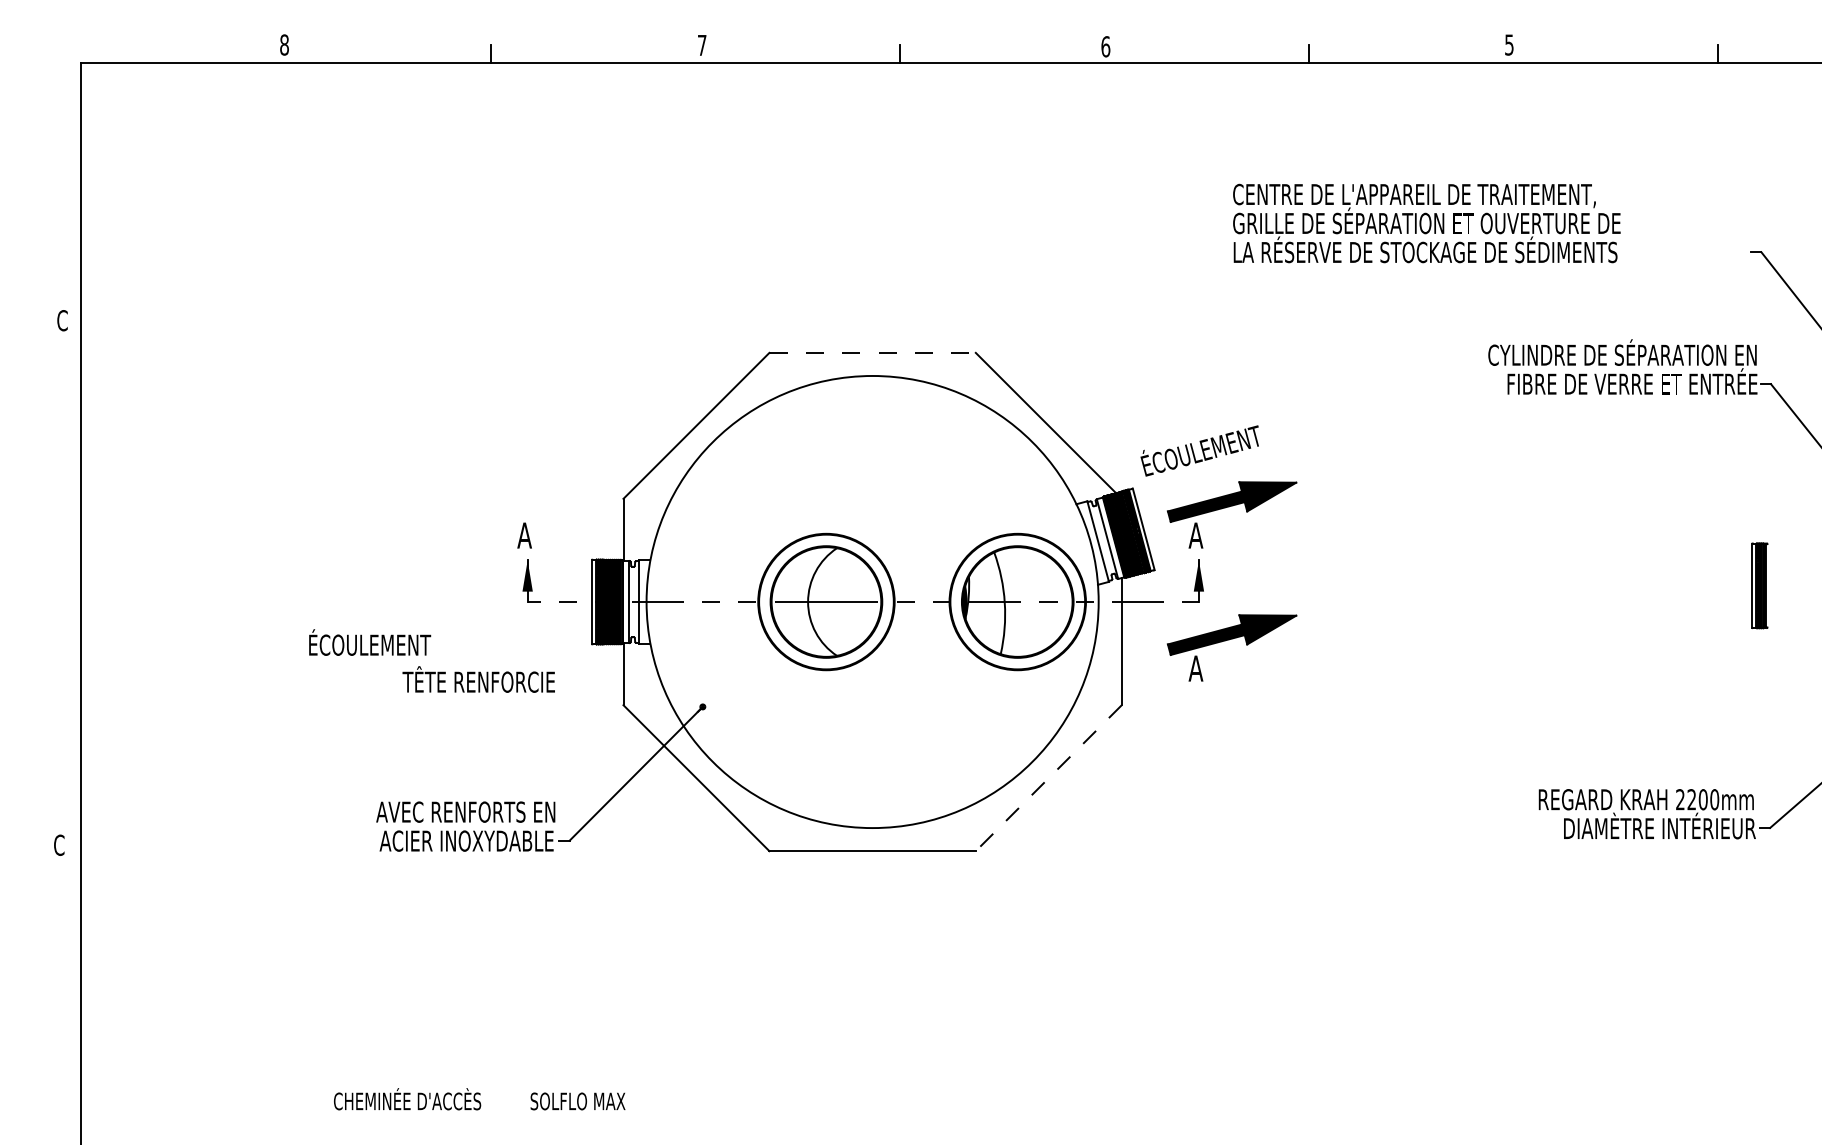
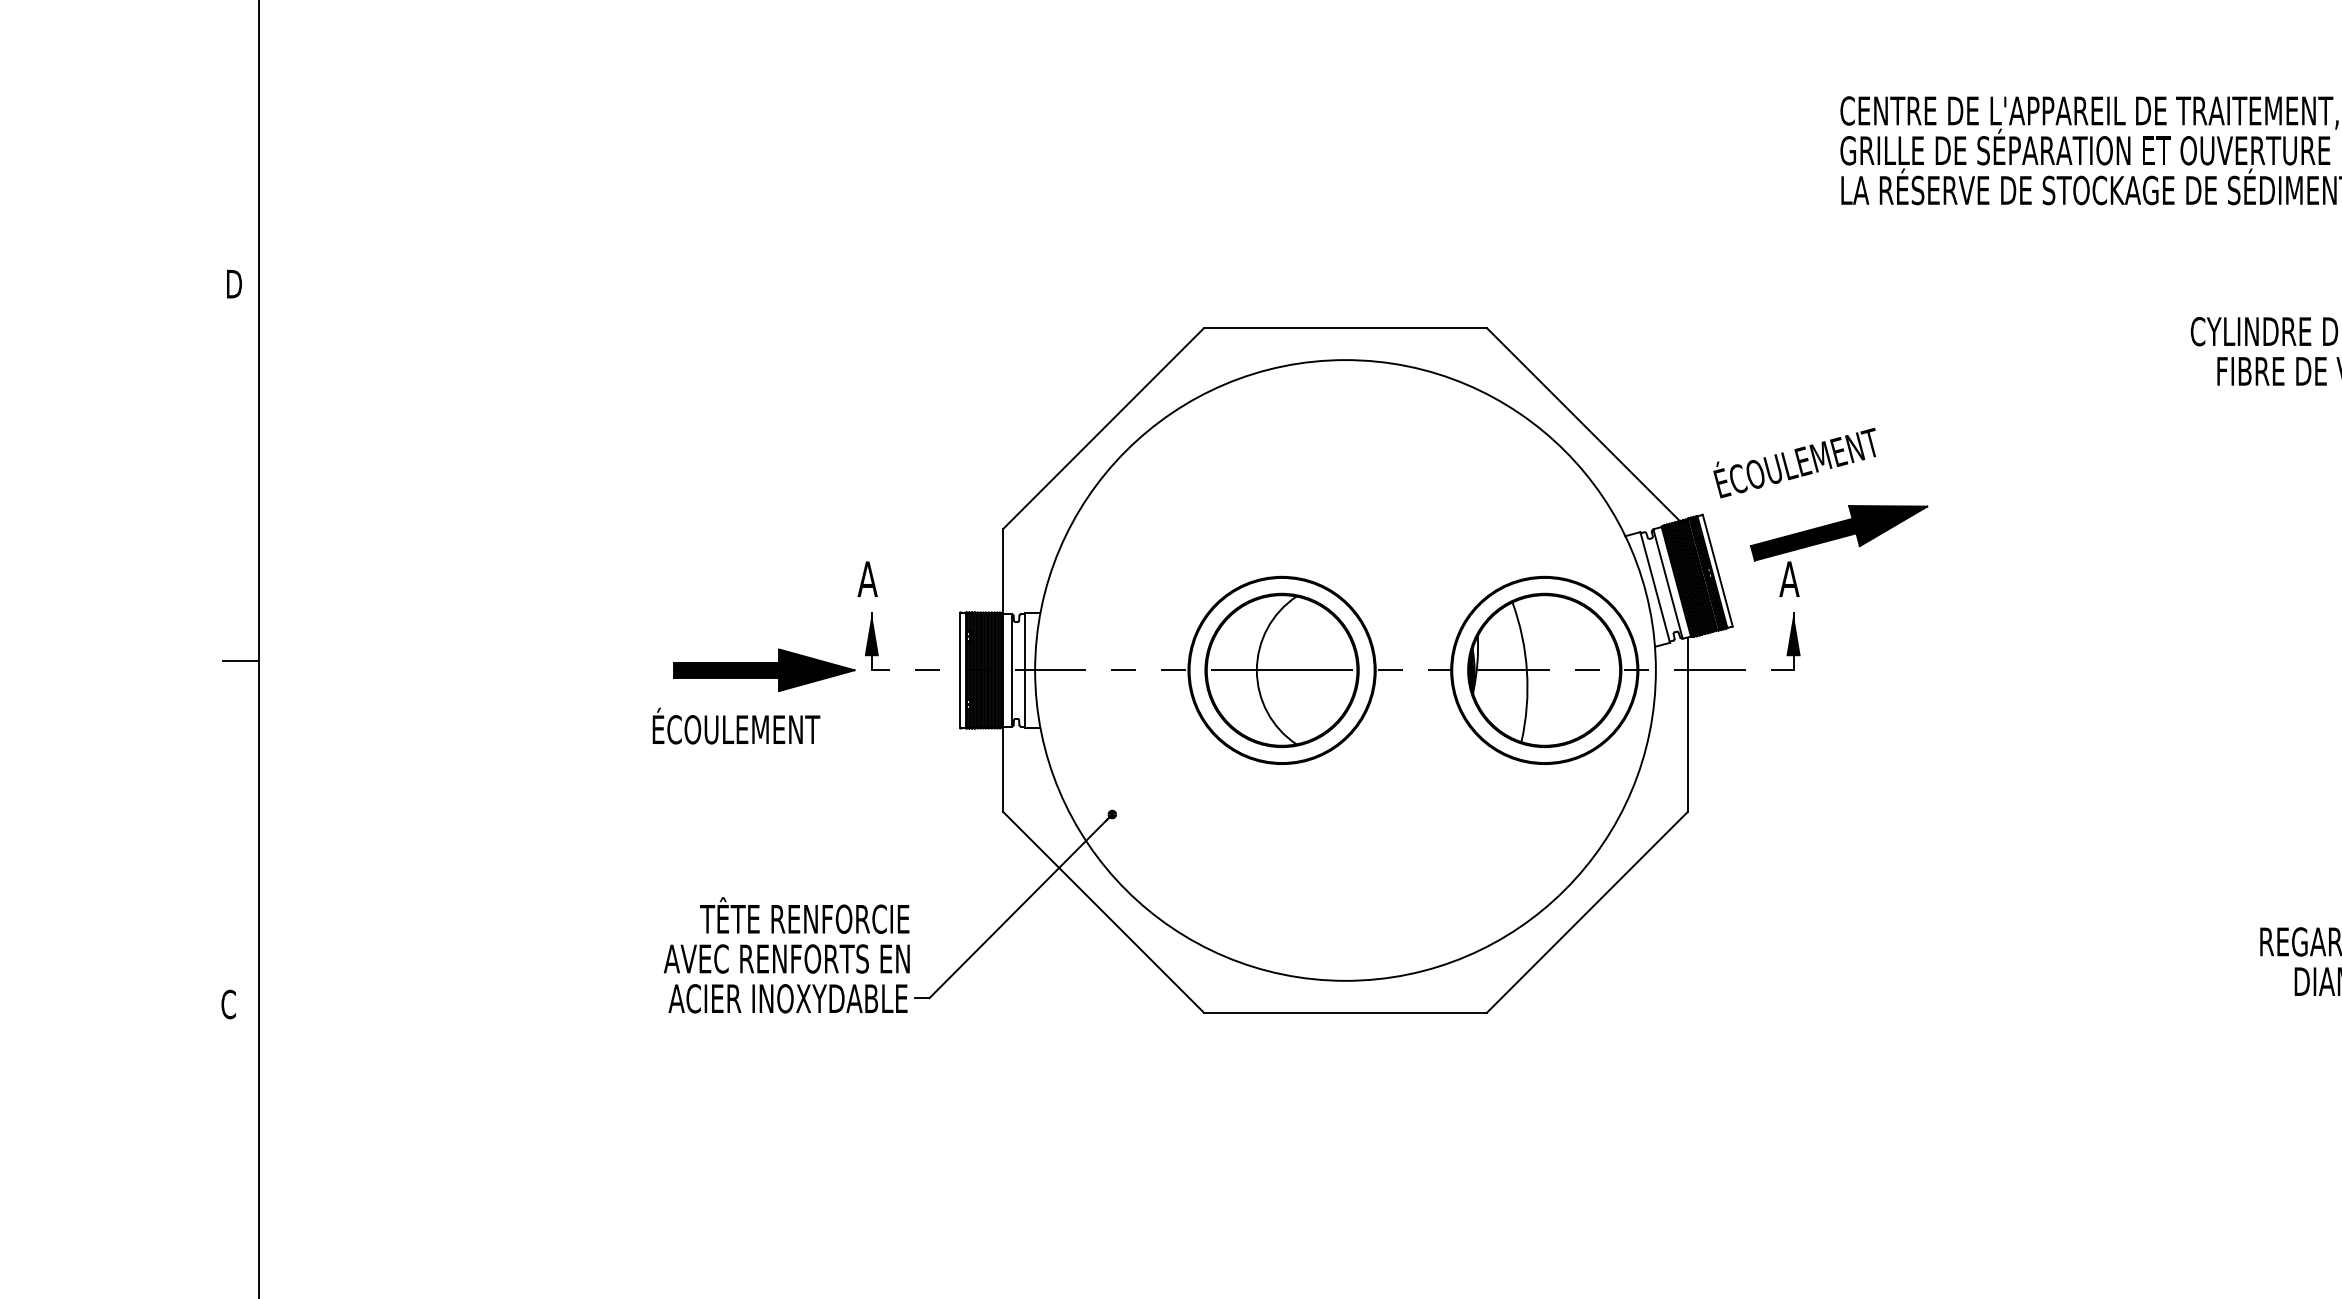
text: (62, 320) -> (233, 283), C -> D
line: (873, 352) -> (1346, 327), dashed -> solid
line: (68, 595) -> (241, 661), added
part: (449, 601) -> (764, 669), added
part: (1229, 640) -> (1835, 723), removed
text: (370, 642) -> (737, 726), moved
text: (478, 679) -> (804, 915), moved
line: (1048, 778) -> (1586, 912), dashed -> solid

